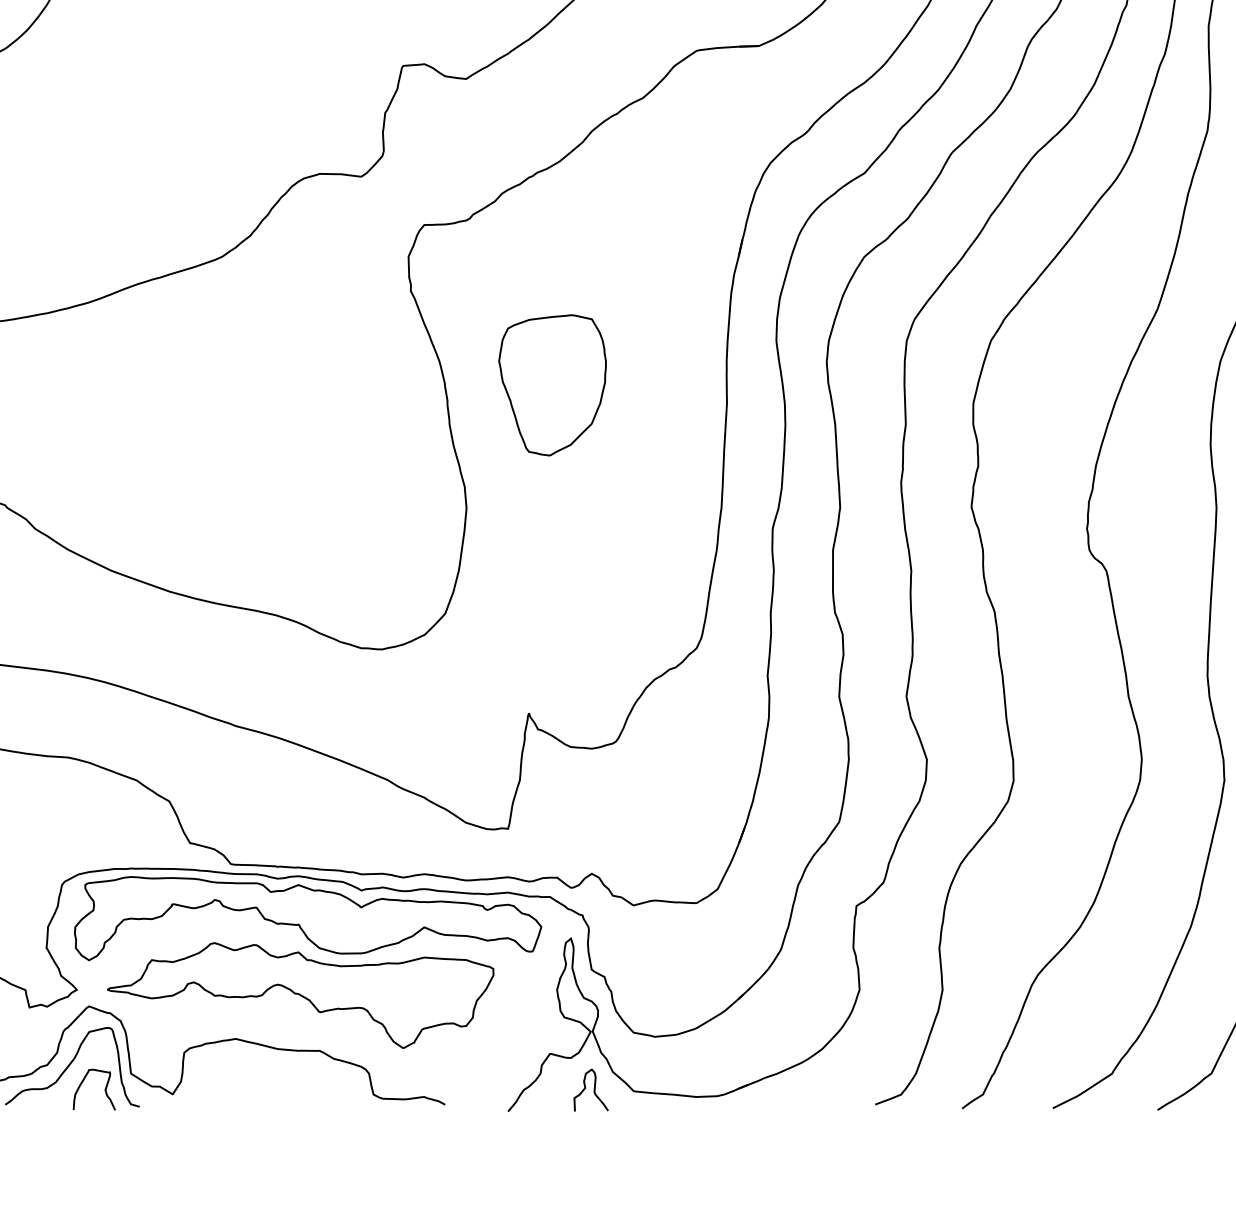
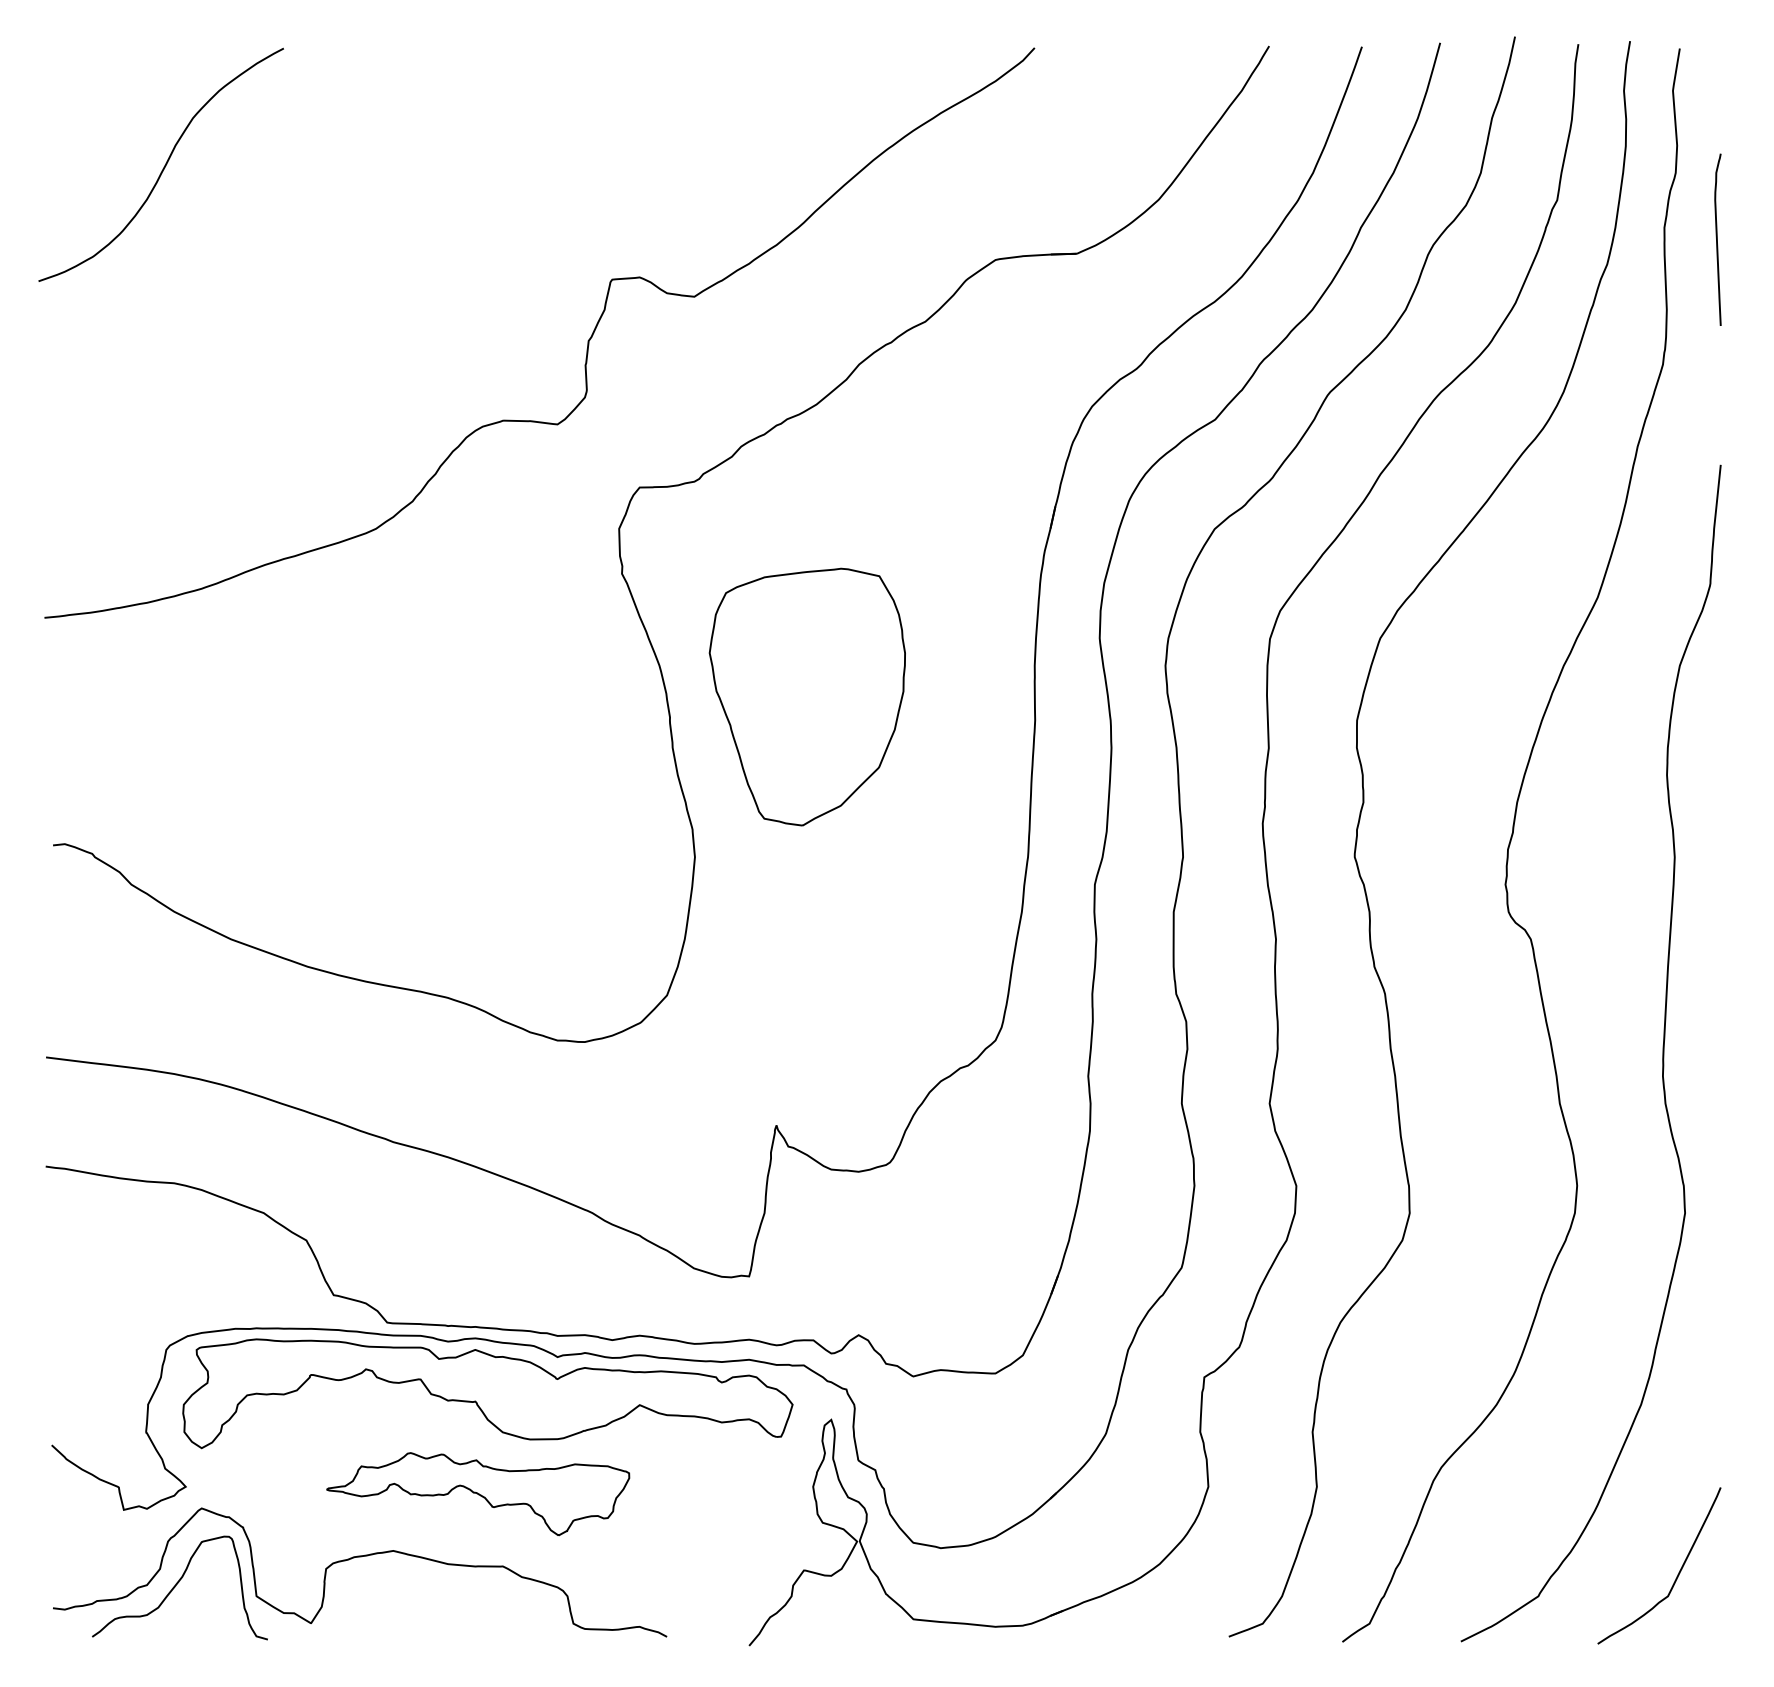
part: (551, 384) -> (806, 696), size x1.4
part: (300, 994) -> (477, 1493), size x0.6
curve: (104, 1089) -> (222, 1617), removed
curve: (594, 1089) -> (861, 1617), removed

